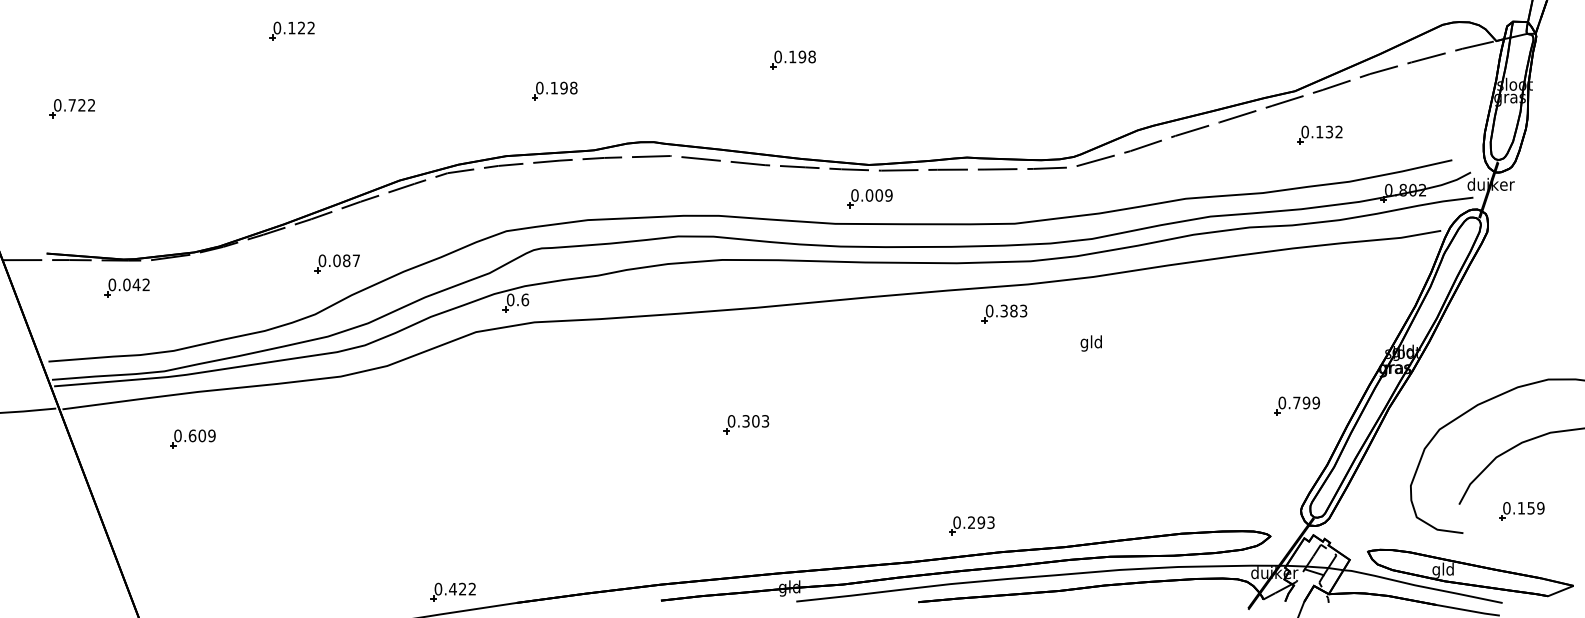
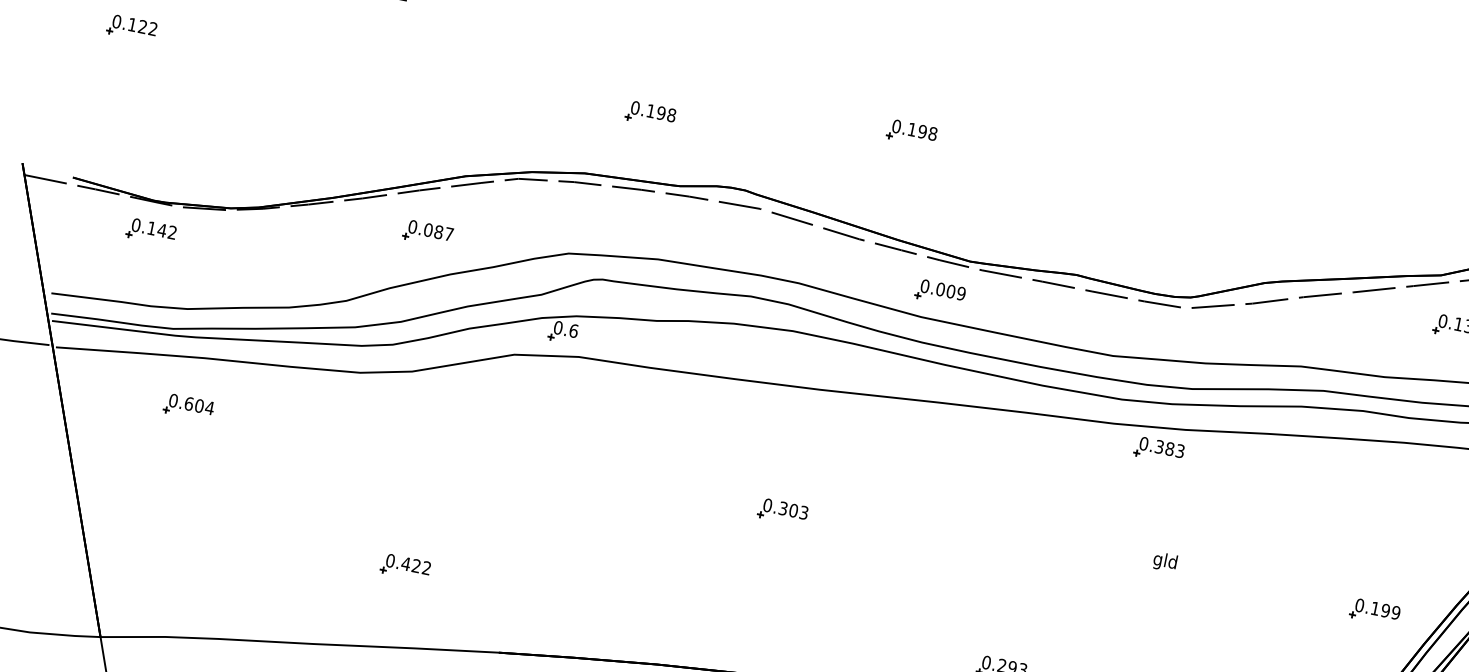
text: (71, 105) -> (131, 24), 0.722 -> 0.122
part: (869, 198) -> (939, 292), moved
part: (336, 263) -> (427, 232), moved
text: (126, 284) -> (151, 227), 0.042 -> 0.142
part: (1004, 313) -> (1159, 449), moved
text: (1090, 343) -> (1164, 561), moved
text: (1296, 402) -> (1375, 608), 0.799 -> 0.199
text: (211, 435) -> (209, 407), 0.609 -> 0.604
part: (452, 591) -> (405, 566), moved

